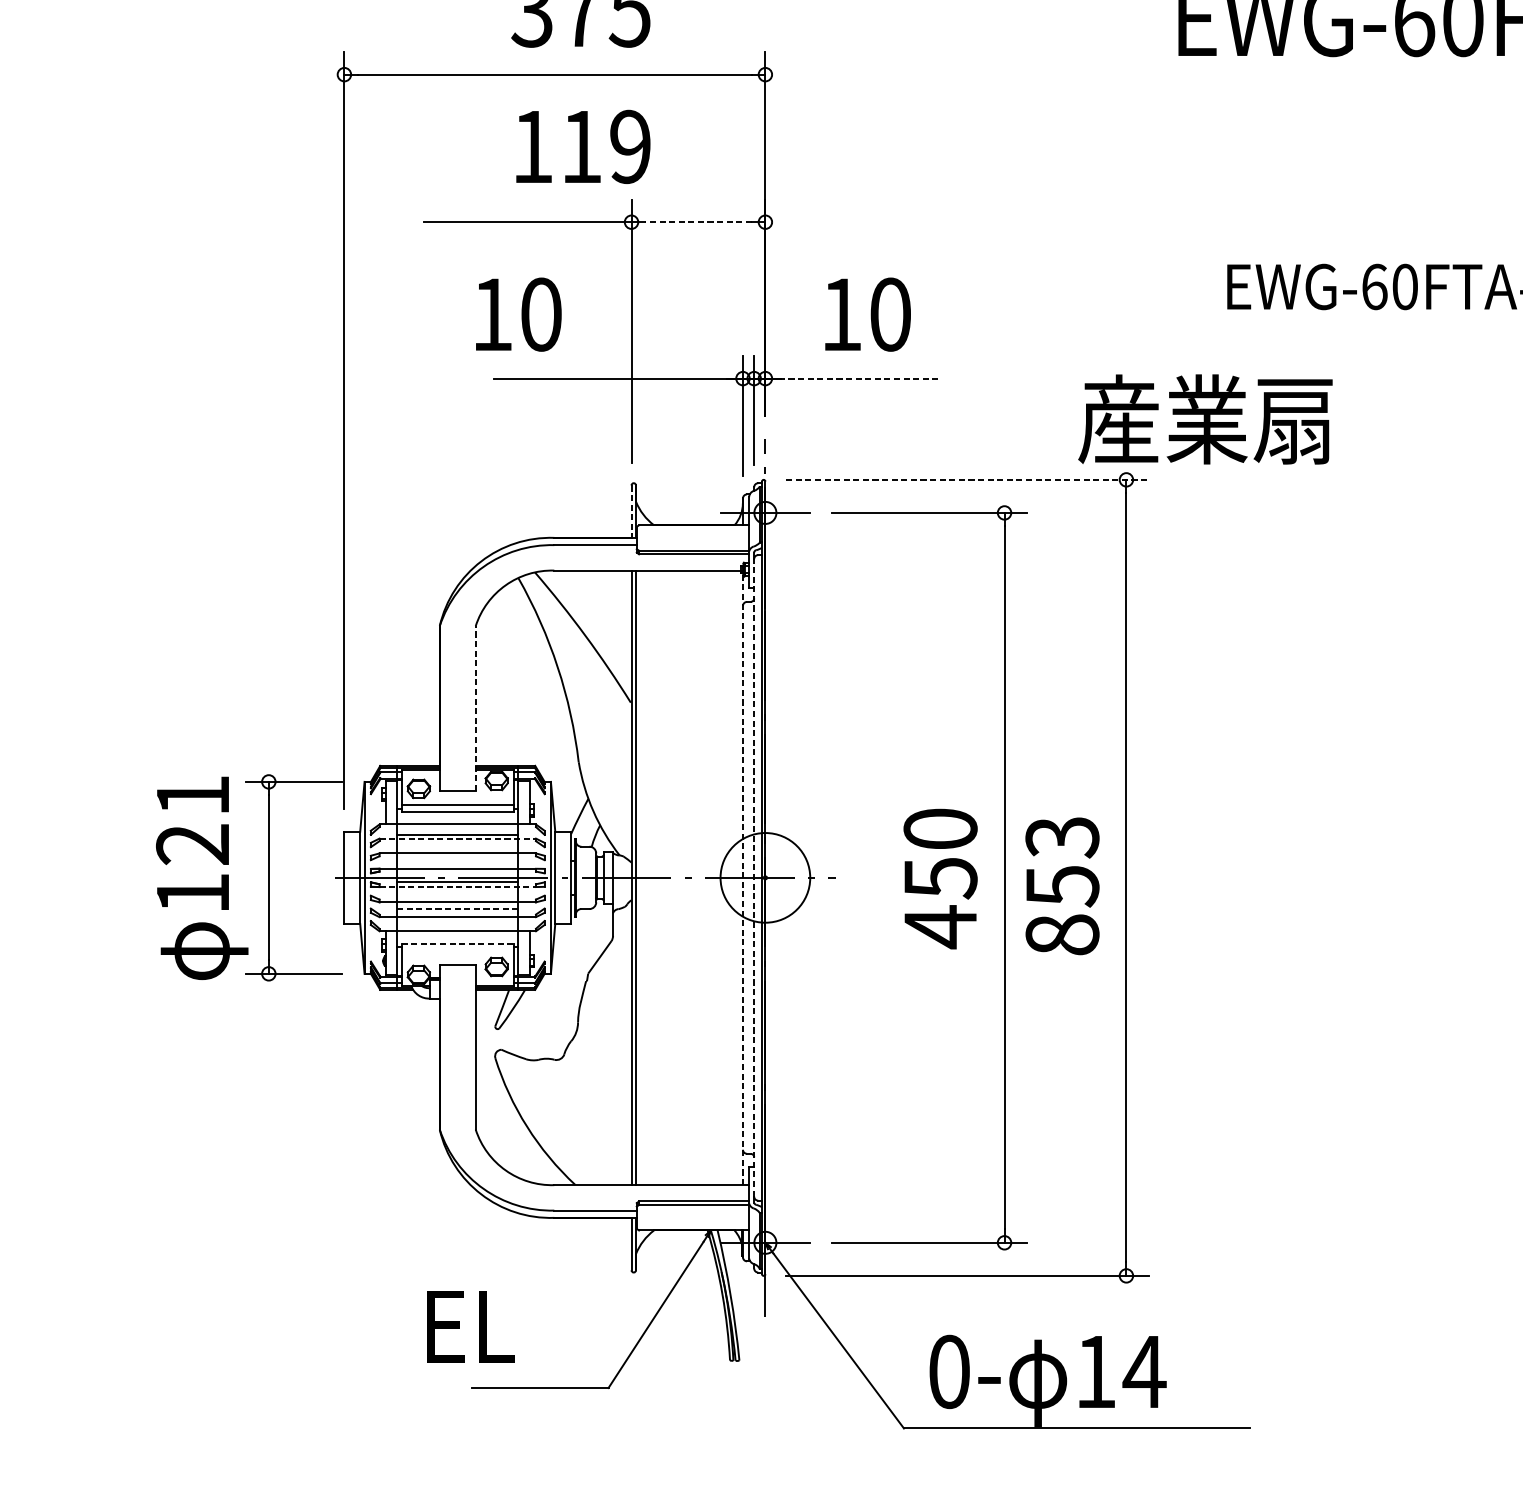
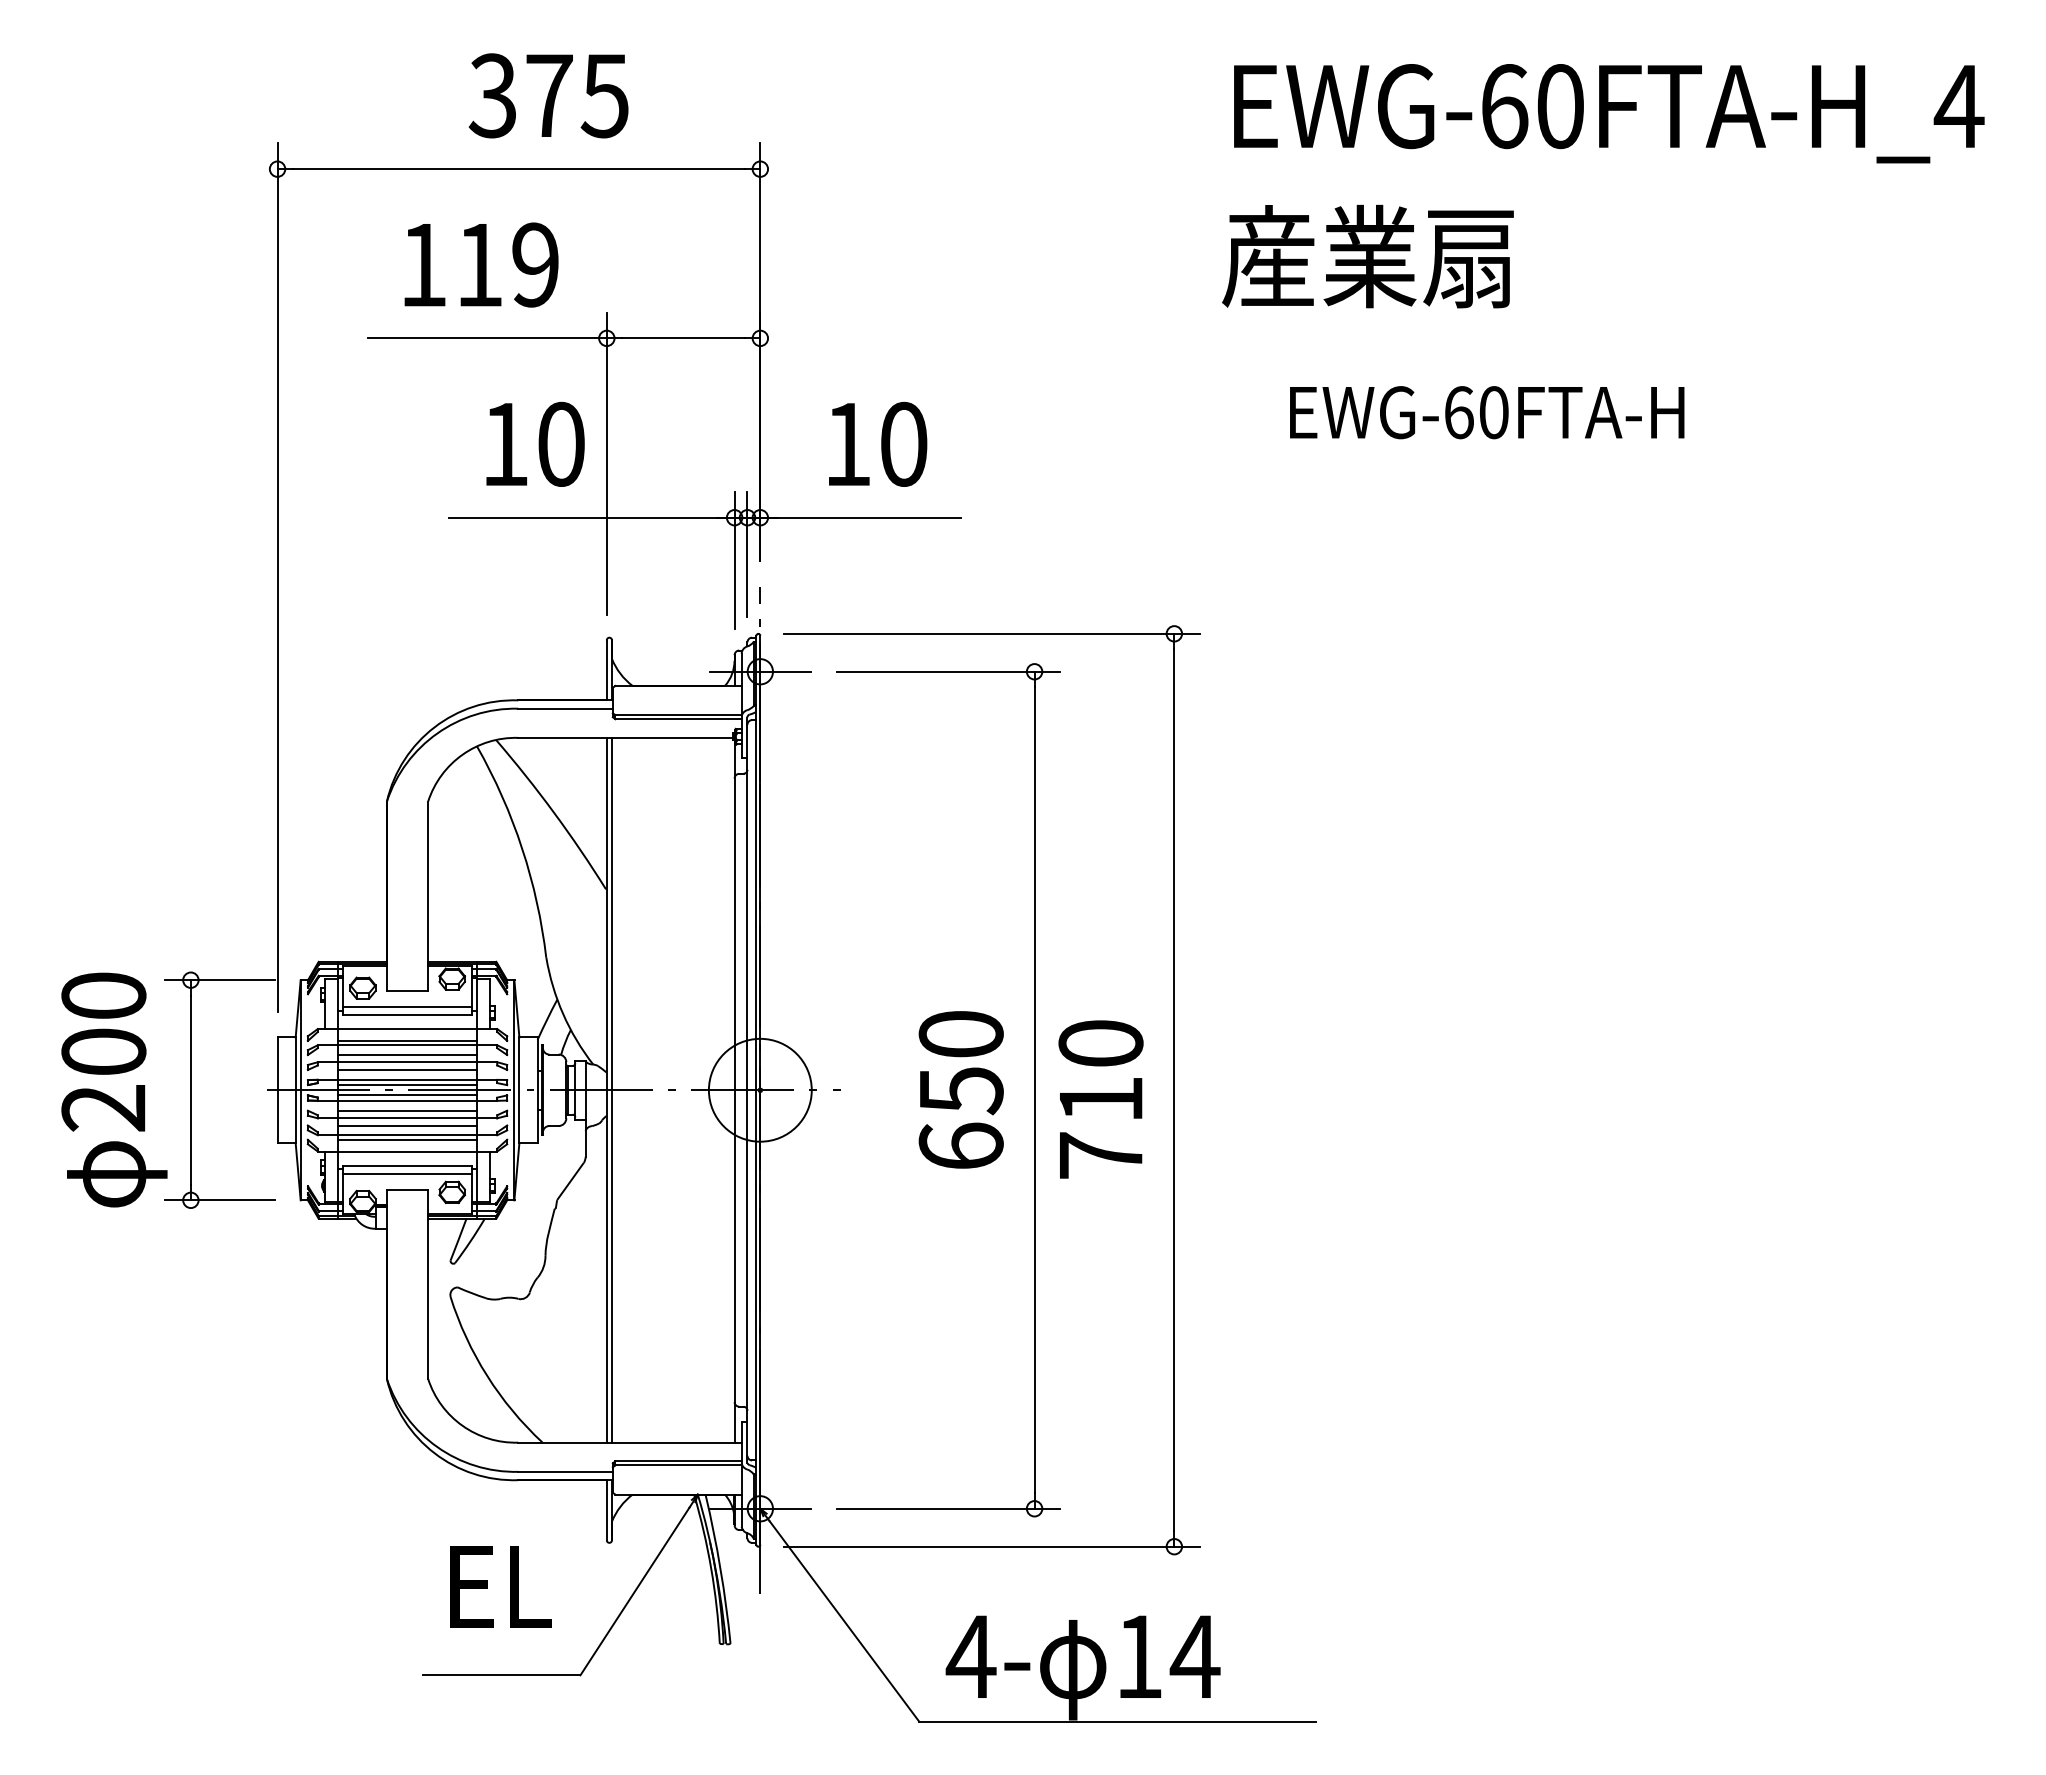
text: (583, 146) -> (481, 264), moved
line: (698, 222) -> (683, 338), dashed -> solid
text: (518, 313) -> (535, 443), moved
line: (859, 378) -> (868, 517), dashed -> solid
text: (1205, 419) -> (1367, 256), moved
line: (967, 479) -> (992, 633), dashed -> solid
line: (631, 511) -> (606, 670), dashed -> solid
line: (476, 708) -> (428, 896), dashed -> solid
line: (458, 838) -> (408, 1045), dashed -> solid
text: (192, 844) -> (103, 1051), 121 -> 200
line: (457, 847) -> (407, 1055), added
line: (457, 859) -> (407, 1069), added
line: (457, 873) -> (407, 1085), added
line: (742, 878) -> (734, 1091), dashed -> solid
line: (754, 878) -> (747, 1090), dashed -> solid
text: (1062, 885) -> (1100, 1099), 853 -> 710
line: (457, 886) -> (407, 1100), dashed -> solid
line: (457, 895) -> (407, 1110), added
line: (457, 908) -> (407, 1125), dashed -> solid
line: (457, 920) -> (407, 1139), added
text: (939, 926) -> (960, 1146), 450 -> 650
line: (458, 943) -> (408, 1165), dashed -> solid
line: (457, 950) -> (407, 1173), added
text: (470, 1326) -> (500, 1586), moved
text: (948, 1371) -> (970, 1656), 0- -> 4-

